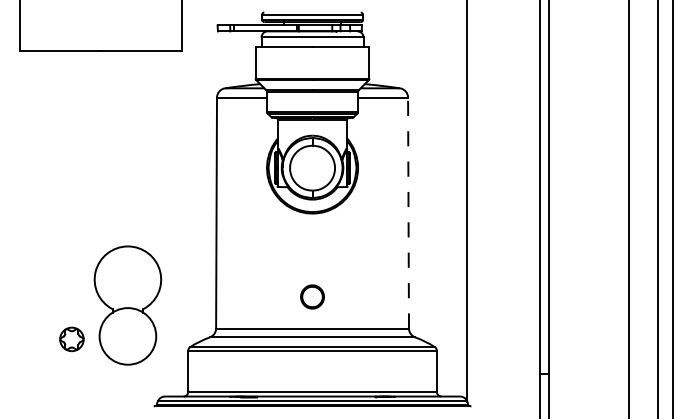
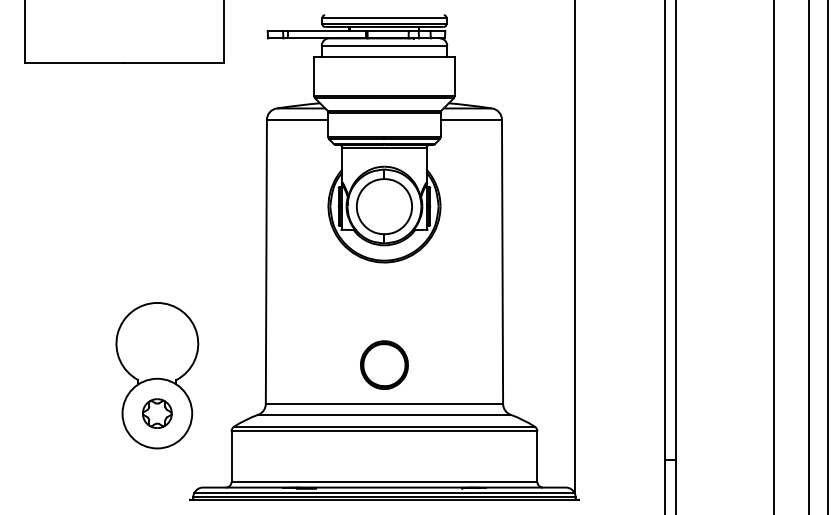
line: (408, 212) -> (502, 261), dashed -> solid
part: (312, 296) -> (384, 364), size x1.67
part: (71, 338) -> (156, 412), moved

